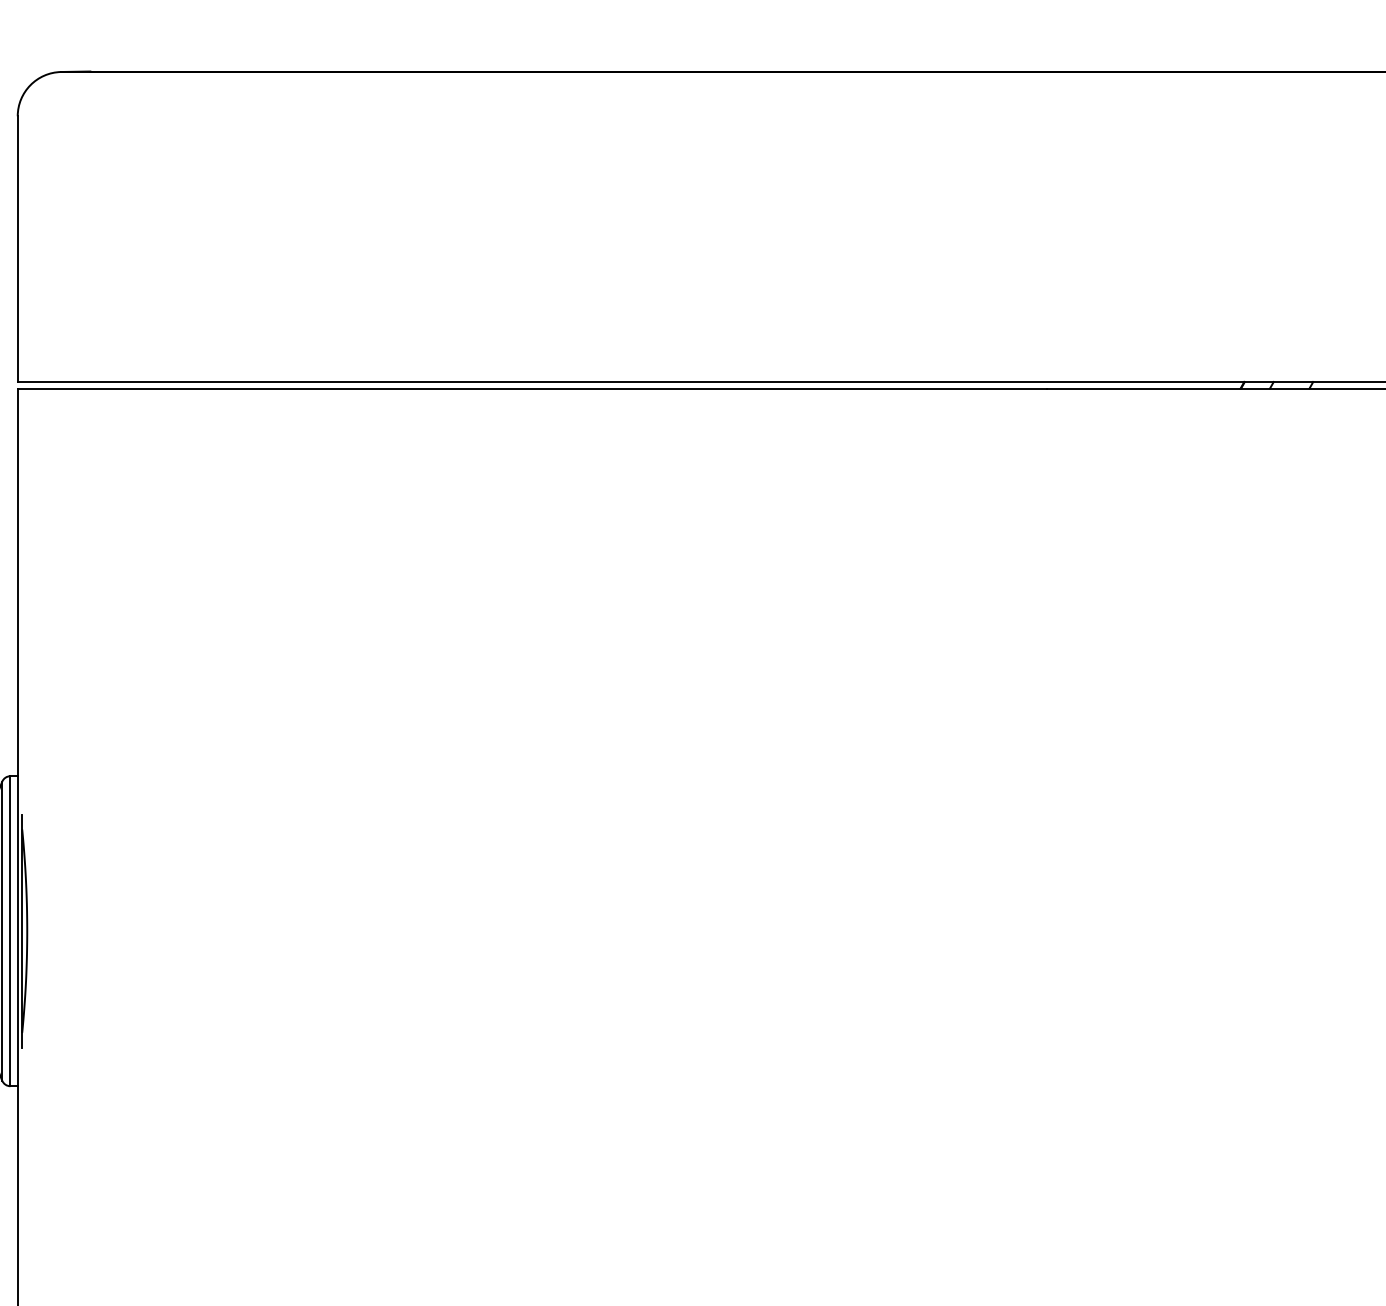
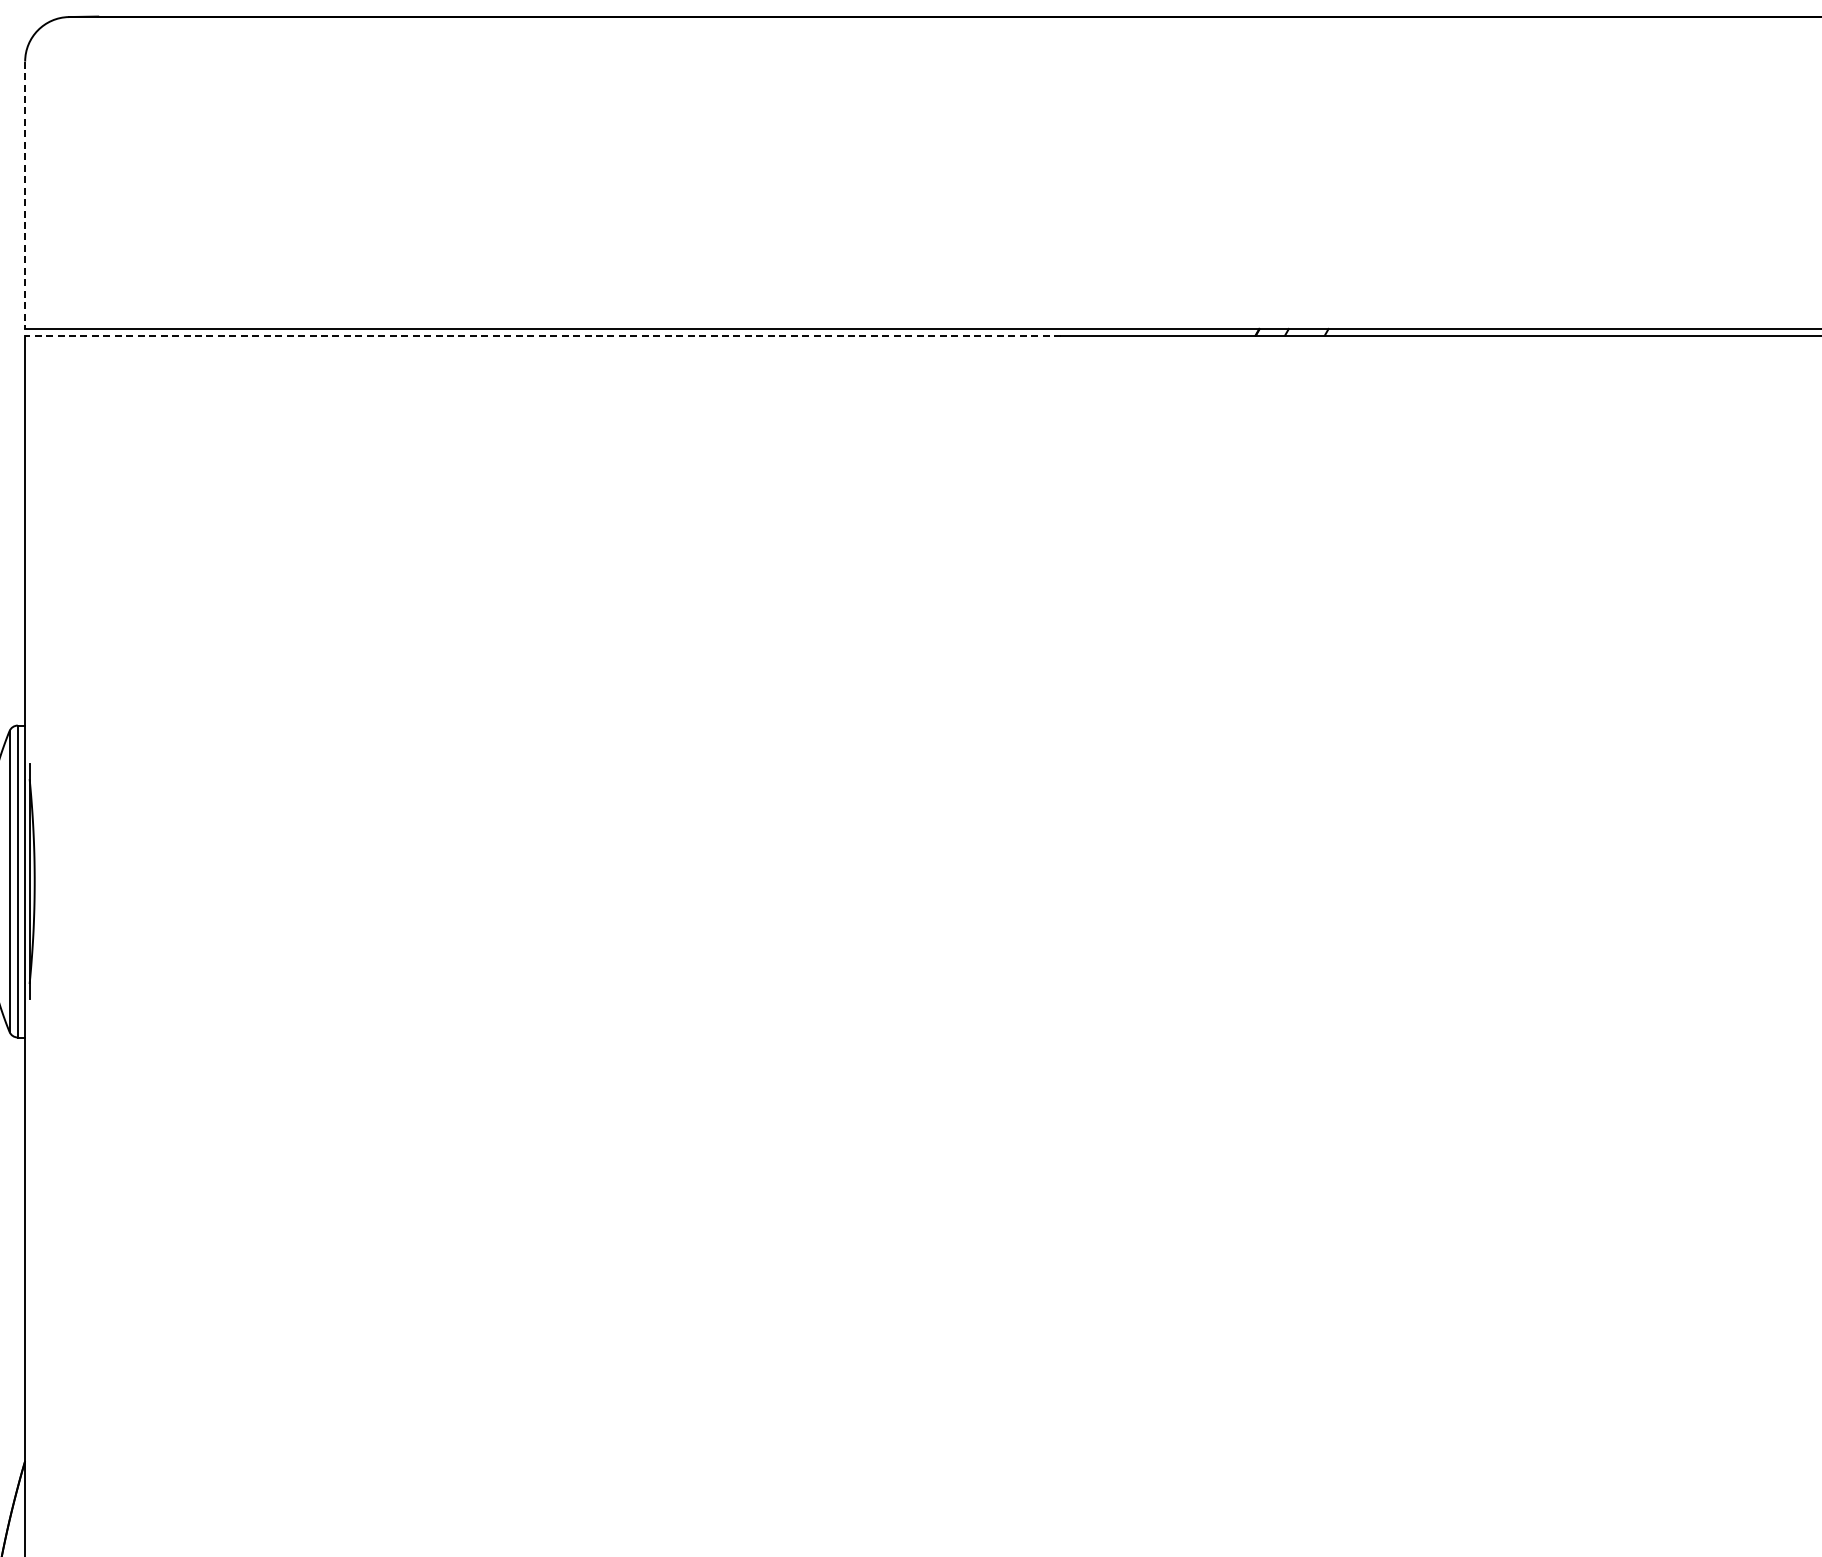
line: (18, 249) -> (25, 195), solid -> dashed
line: (531, 388) -> (542, 335), solid -> dashed

